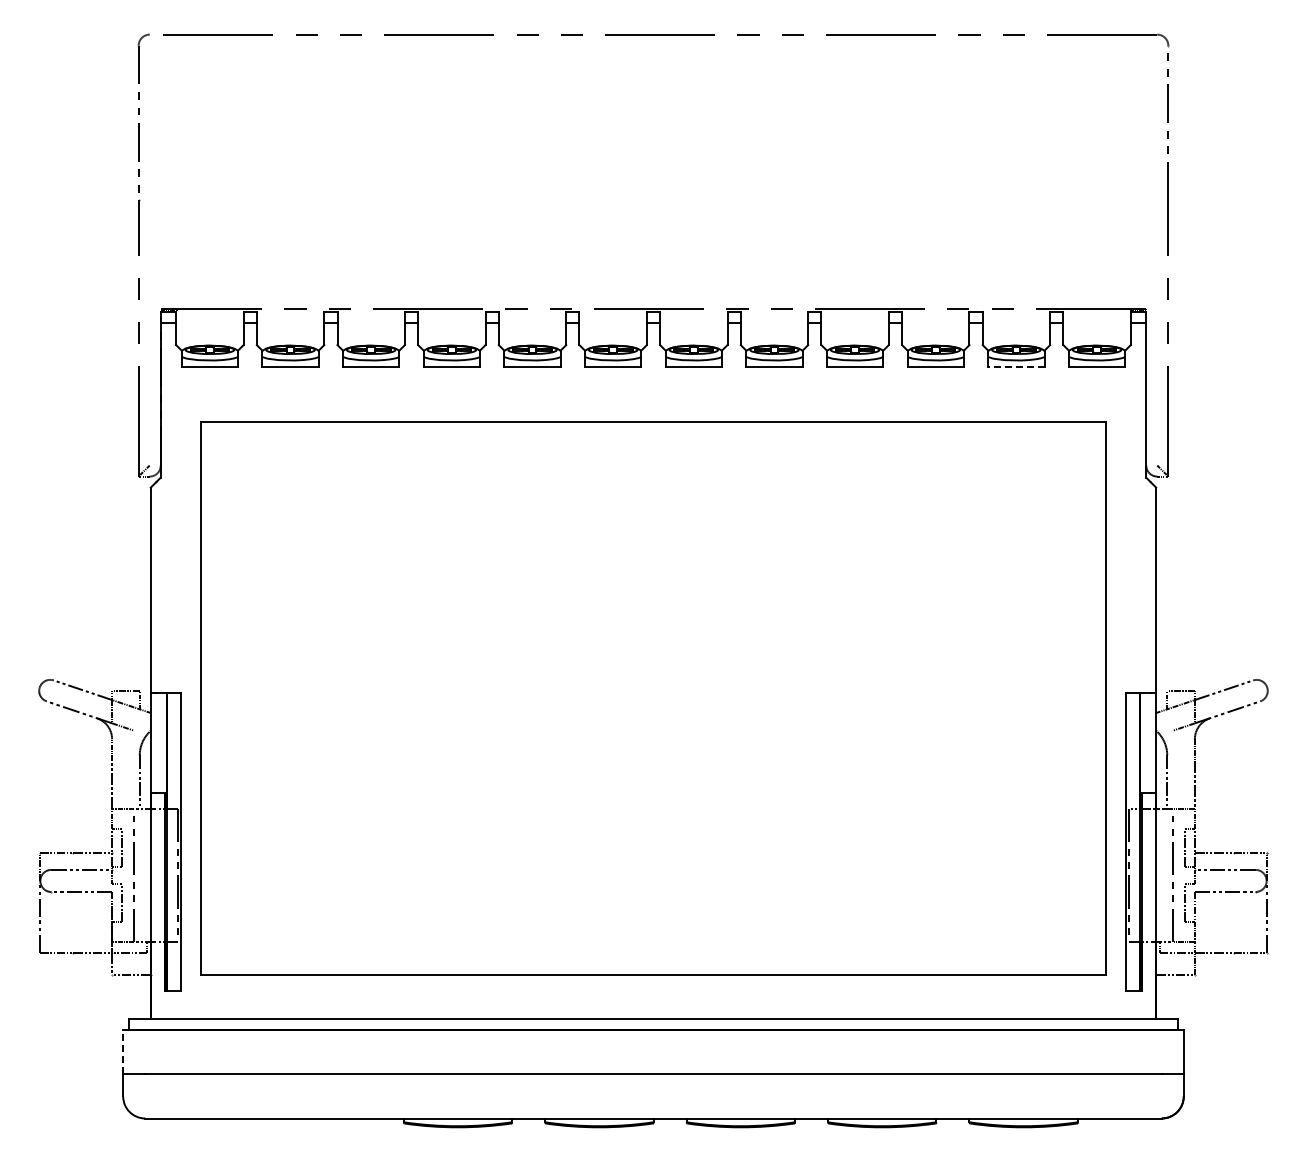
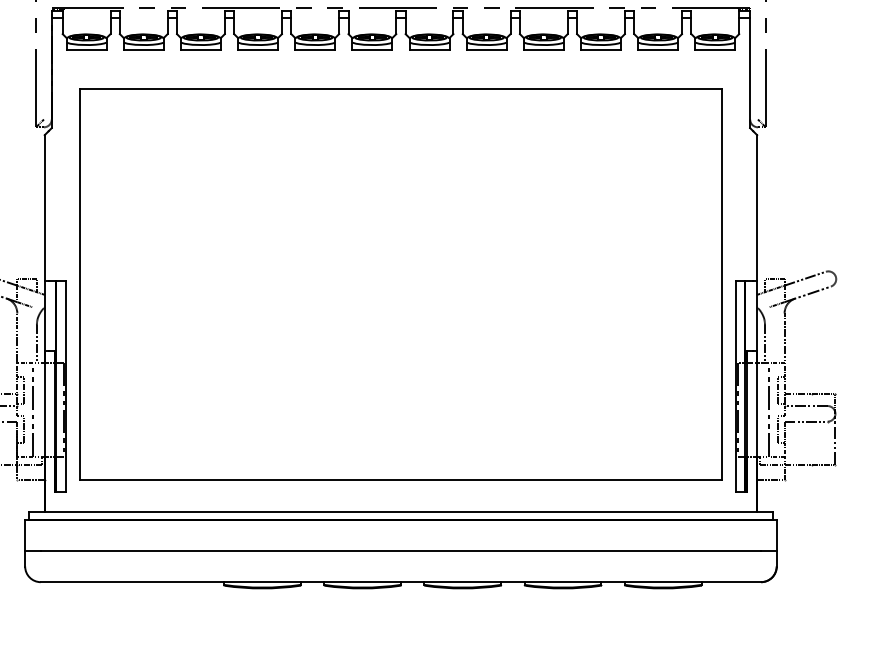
line: (1015, 367) -> (657, 50), dashed -> solid
line: (123, 1051) -> (25, 534), dashed -> solid

